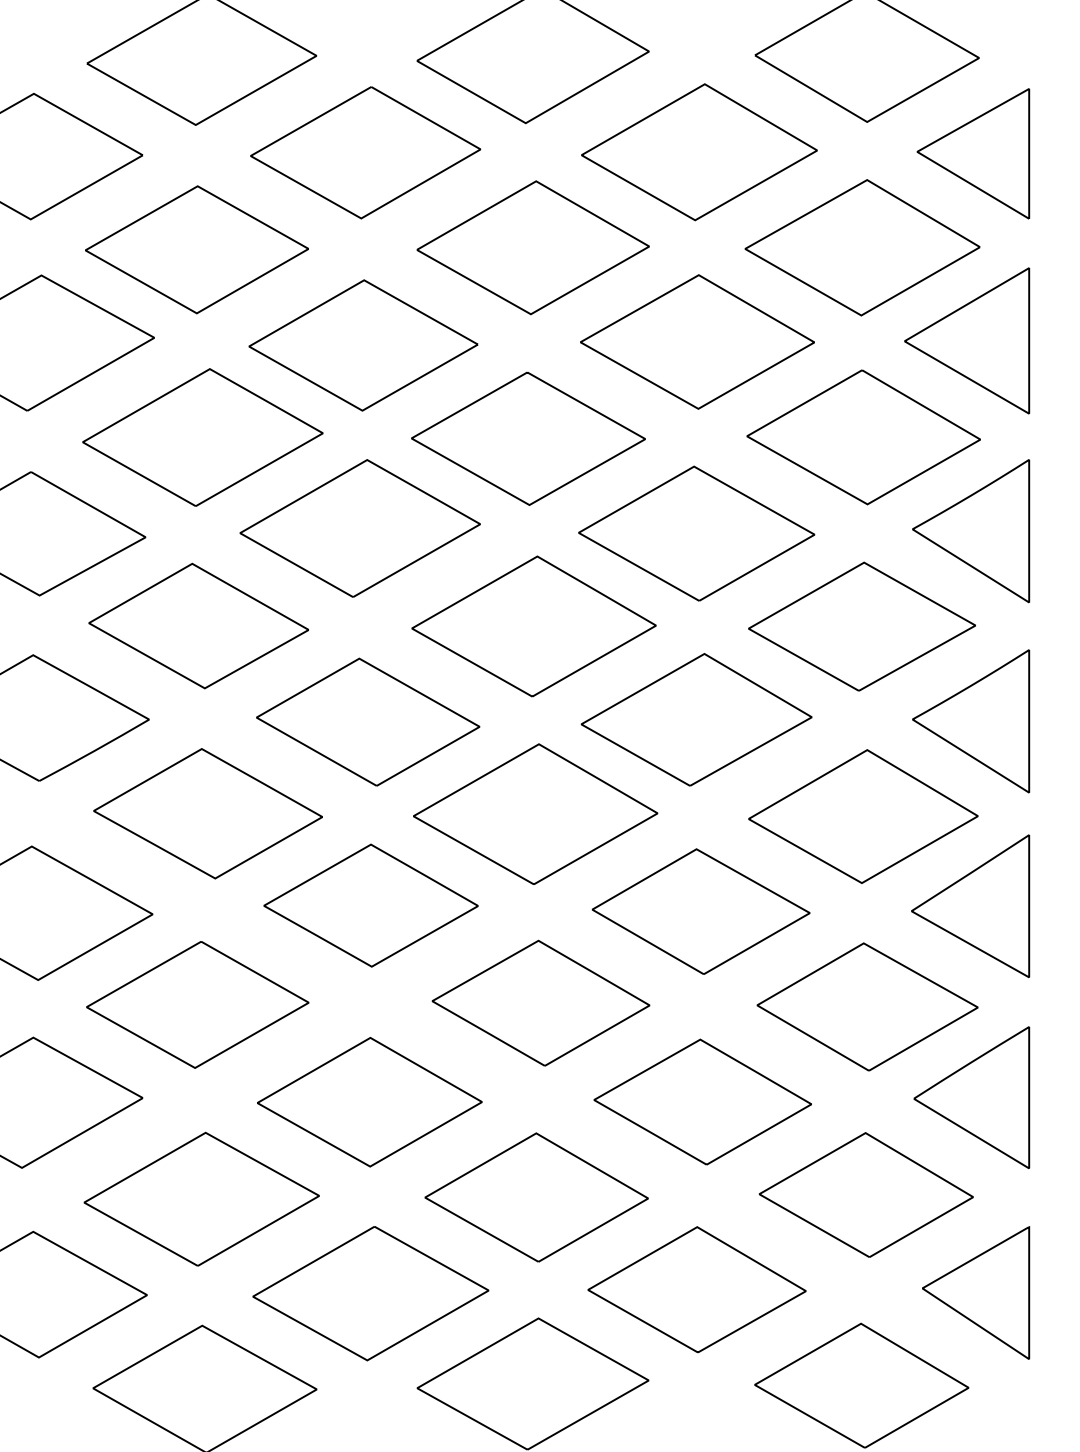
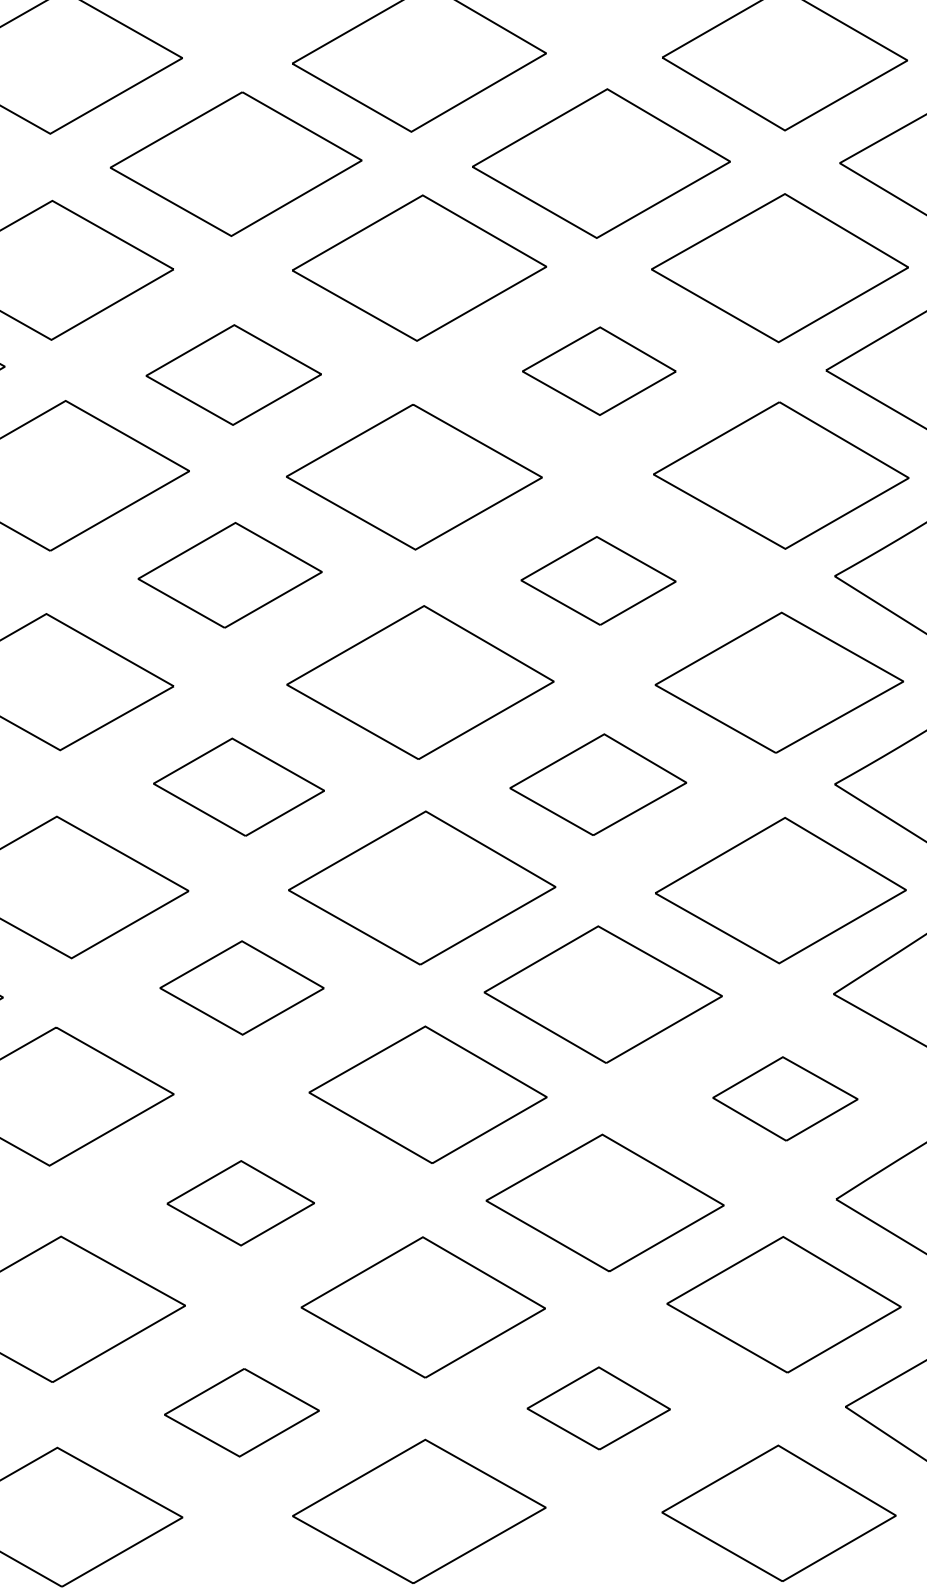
part: (697, 341) -> (599, 370), size x0.6
part: (363, 345) -> (233, 375), size x0.7
part: (359, 528) -> (229, 575), size x0.7
part: (696, 533) -> (598, 580), size x0.6
part: (696, 719) -> (598, 784), size x0.7
part: (368, 721) -> (239, 786), size x0.7
part: (370, 905) -> (241, 987), size x0.7
part: (867, 1006) -> (785, 1098), size x0.6
part: (369, 1102) -> (240, 1203), size x0.6
part: (696, 1289) -> (598, 1408), size x0.6
part: (370, 1293) -> (241, 1412), size x0.6

